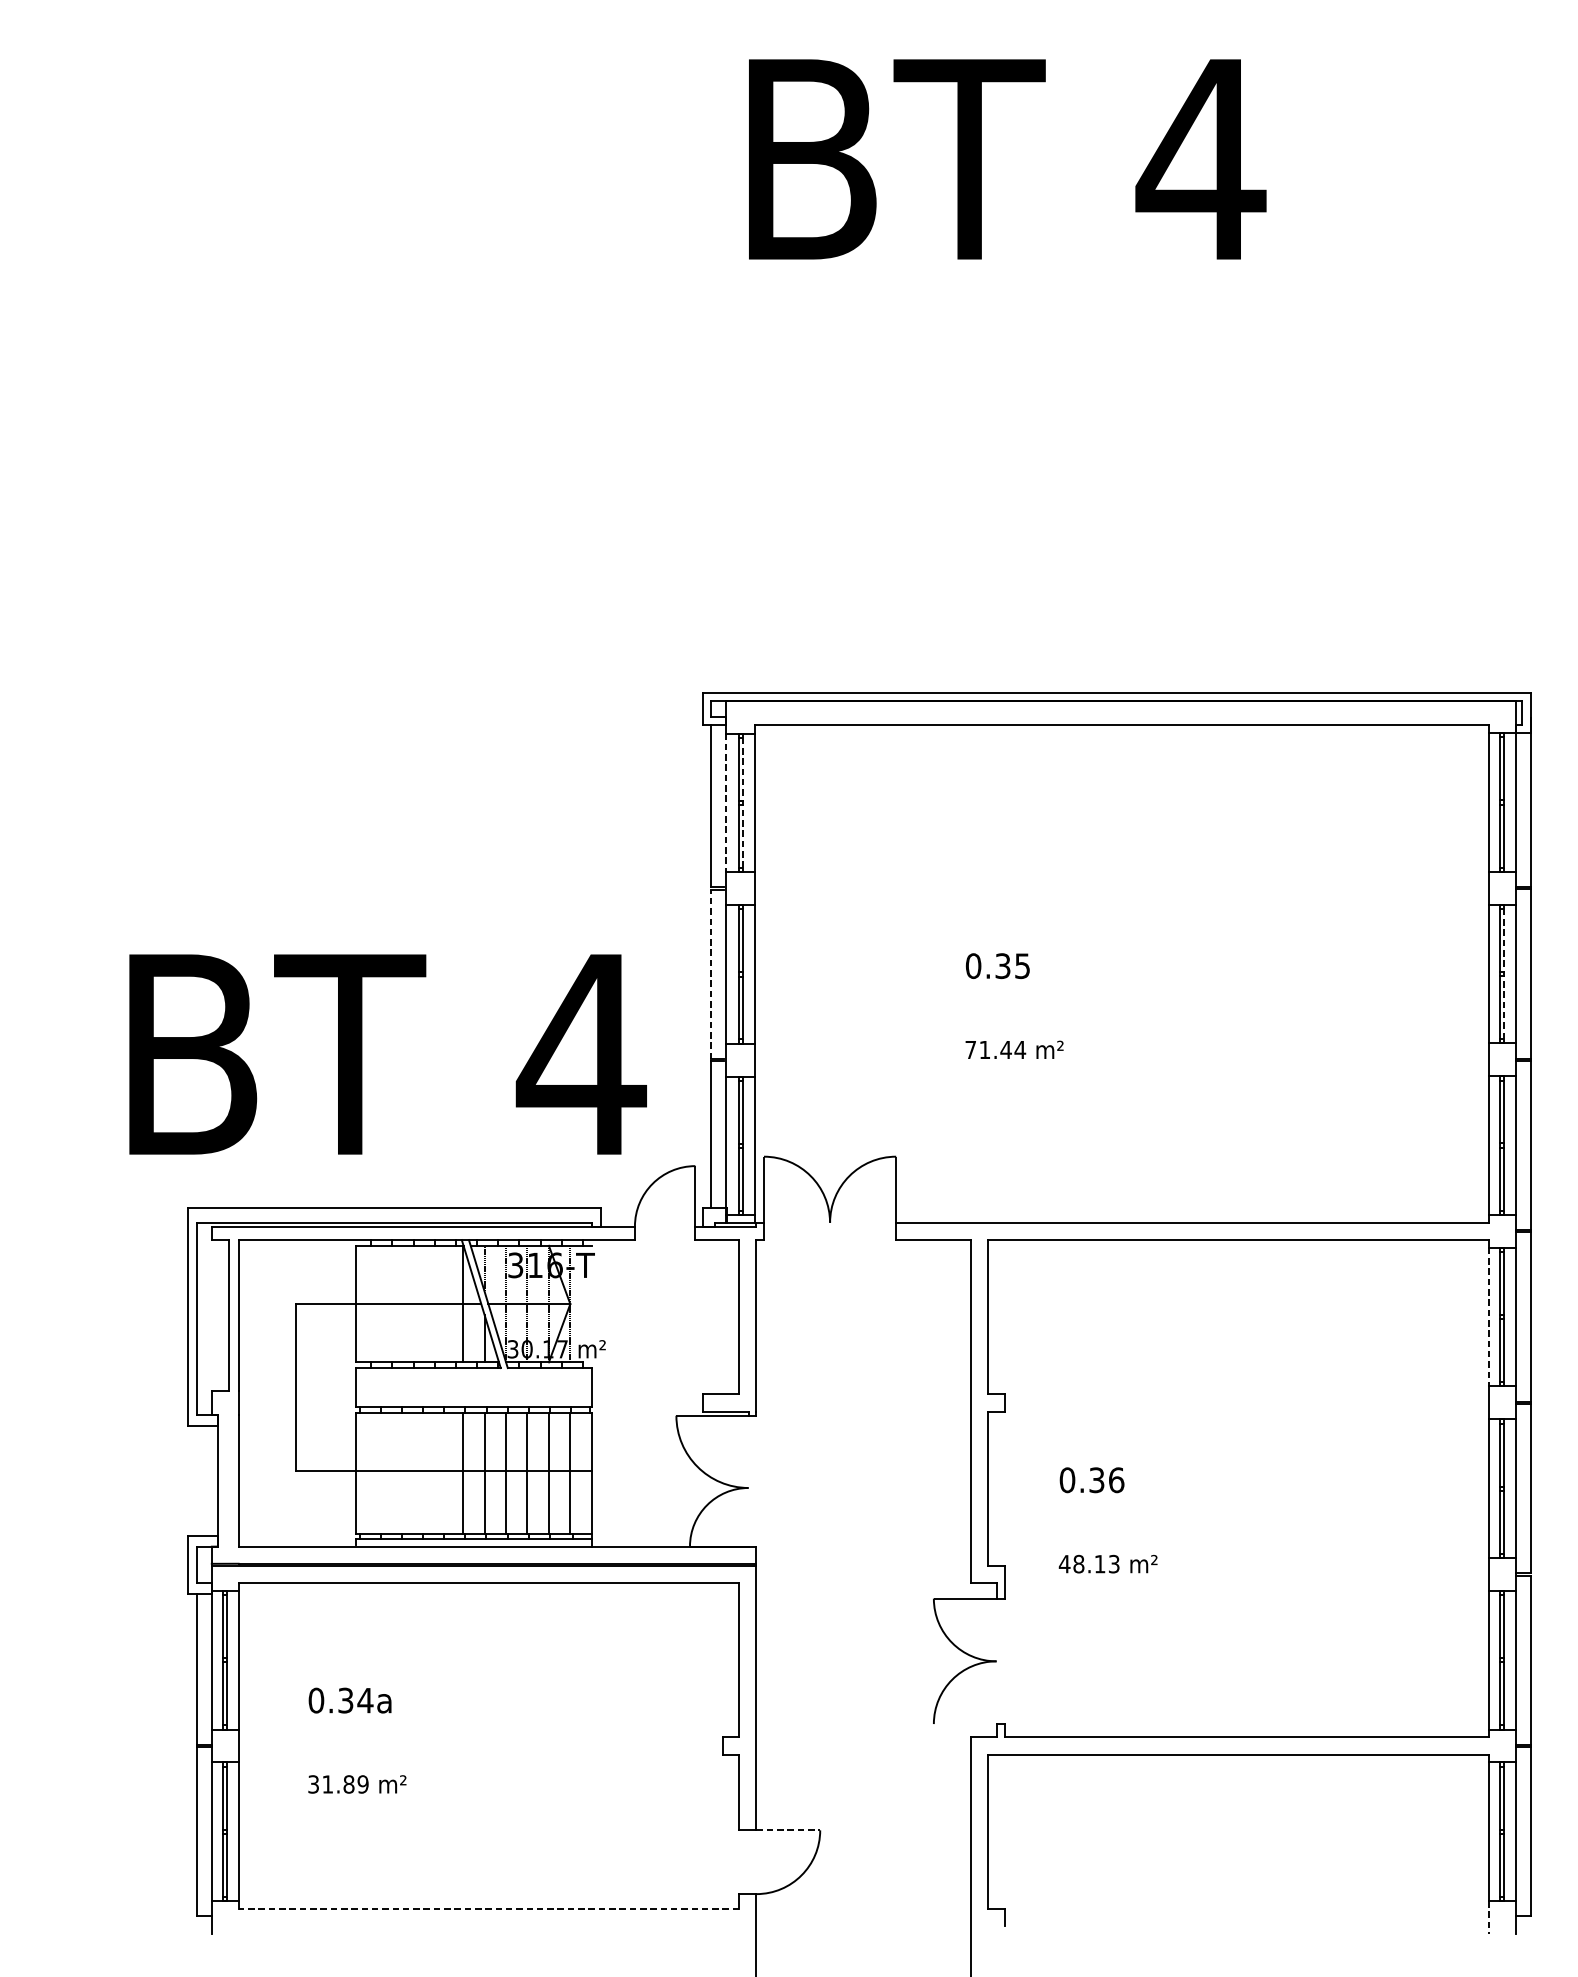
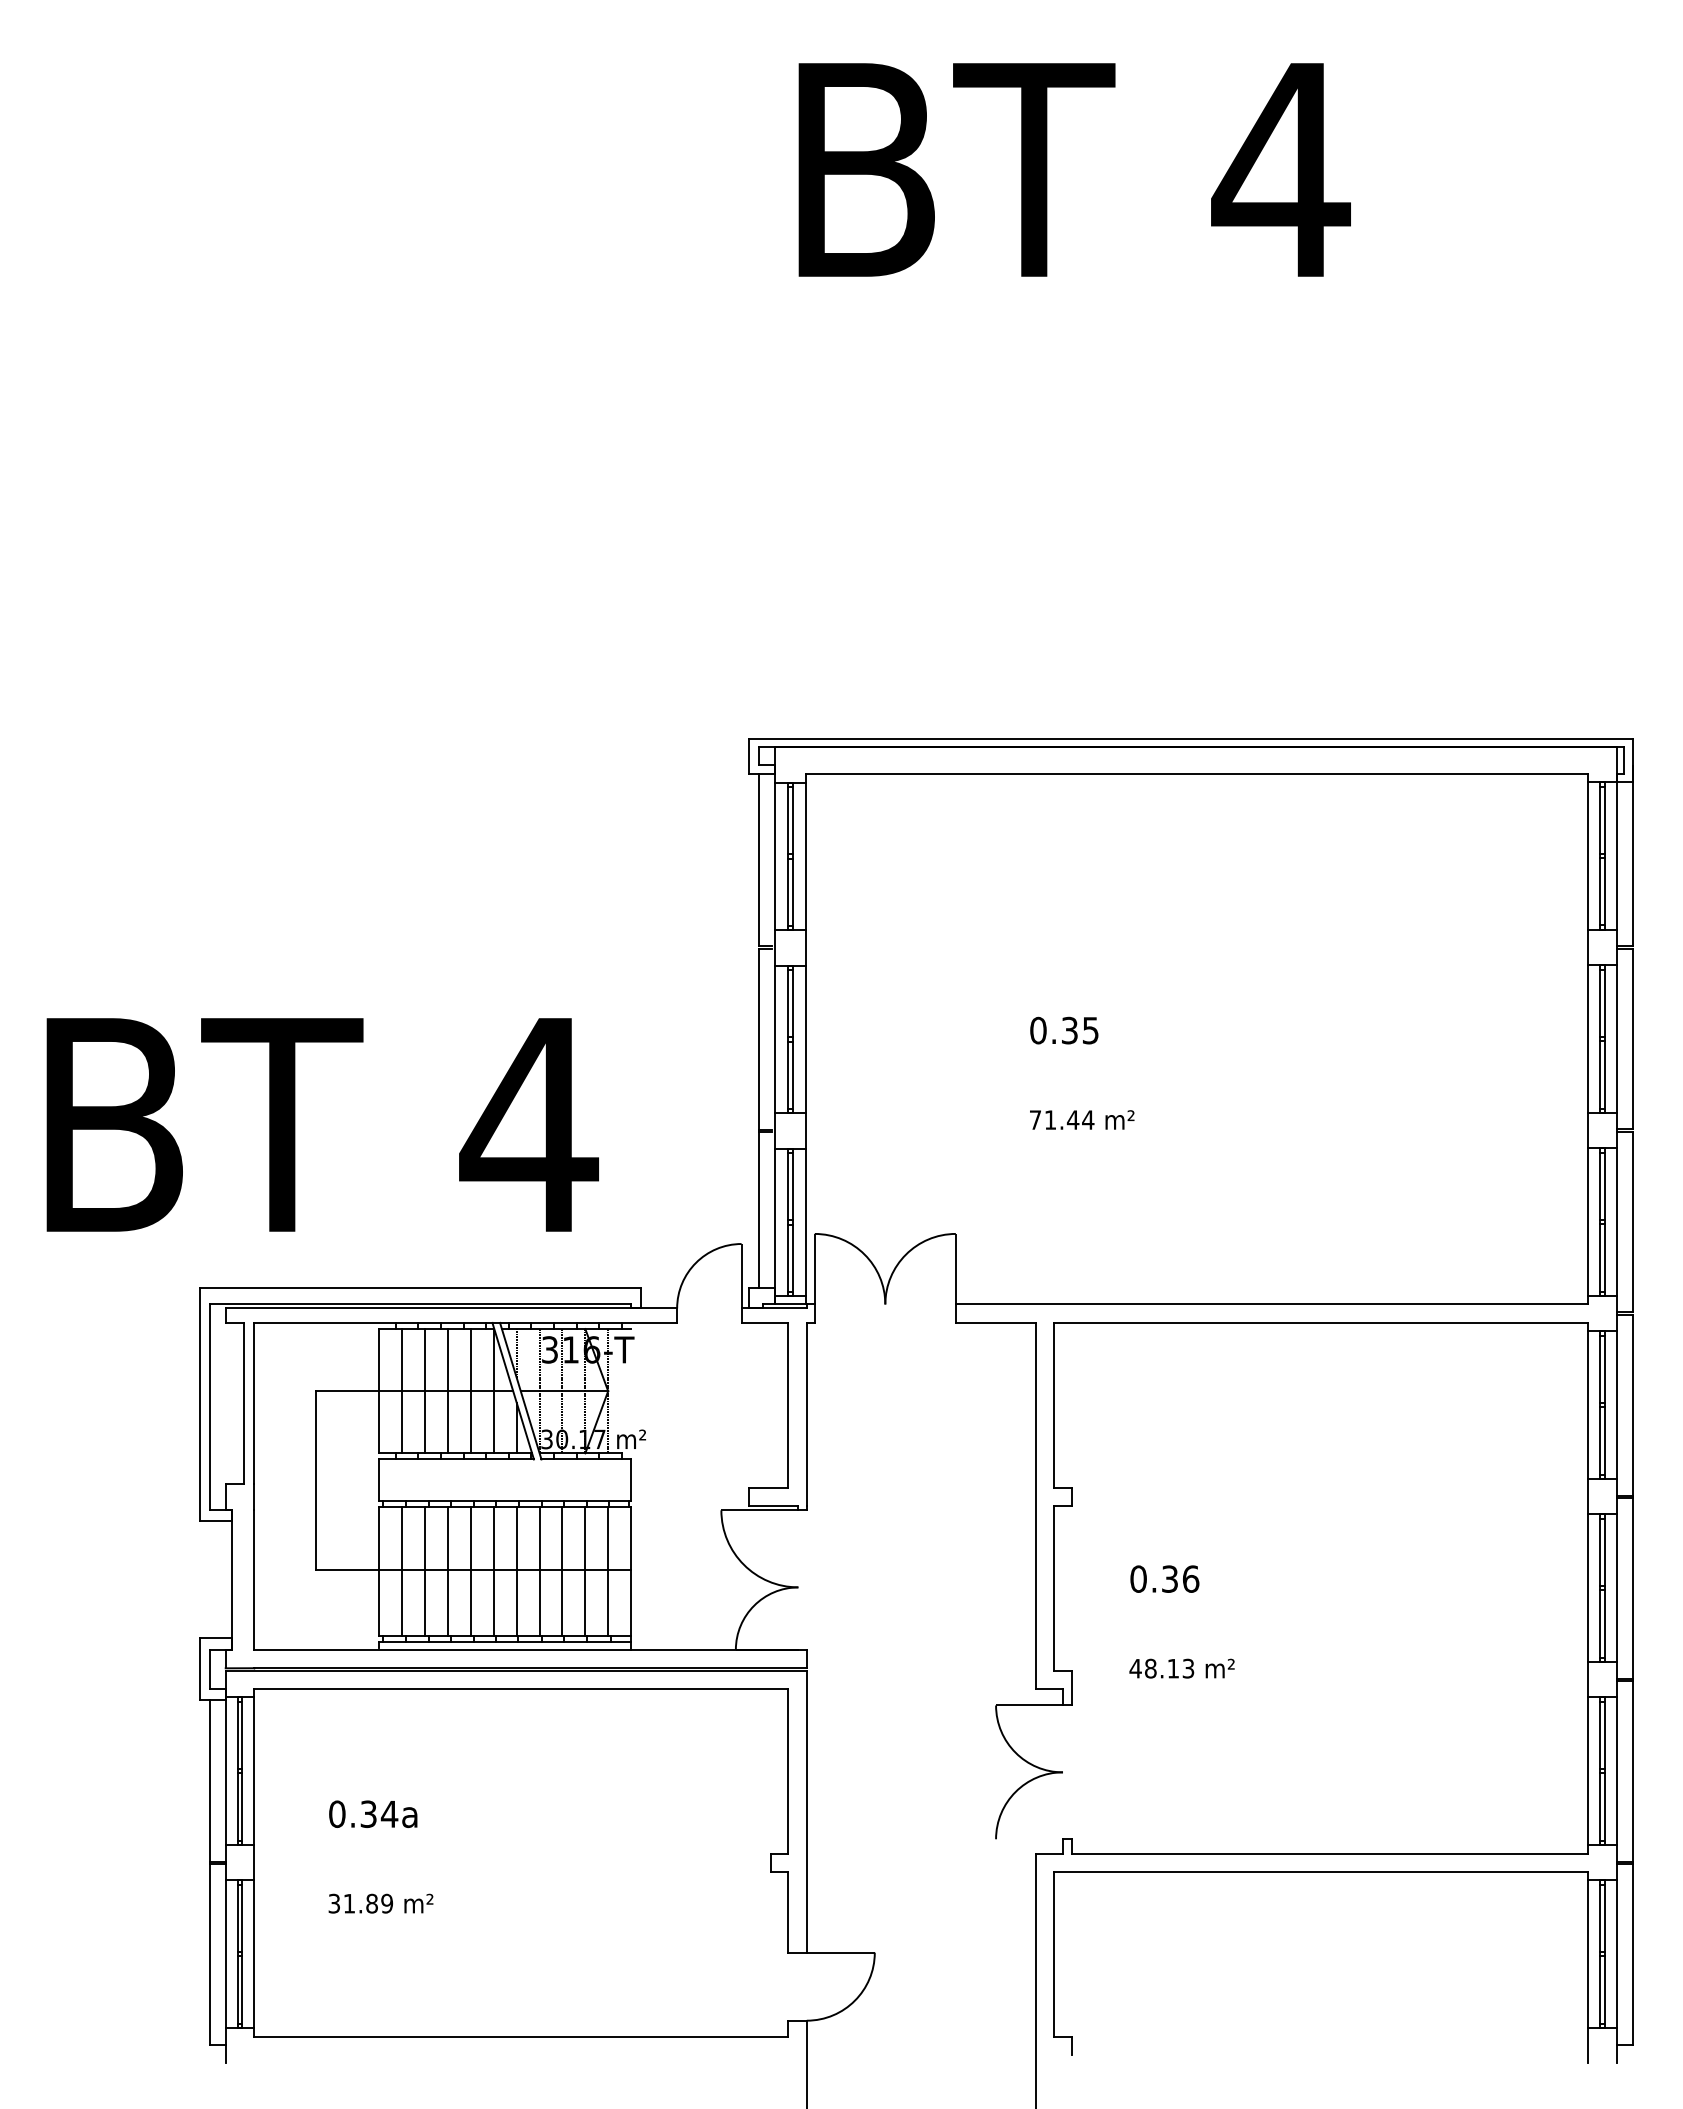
line: (743, 801) -> (792, 855), dashed -> solid
line: (726, 802) -> (774, 856), dashed -> solid
line: (711, 973) -> (758, 1038), dashed -> solid
line: (1504, 973) -> (1604, 1038), dashed -> solid
text: (387, 1054) -> (322, 1124), moved
line: (377, 1304) -> (402, 1391), added
line: (399, 1304) -> (425, 1391), added
line: (420, 1304) -> (448, 1391), added
line: (441, 1304) -> (470, 1391), added
line: (1489, 1317) -> (1588, 1405), dashed -> solid
line: (377, 1473) -> (402, 1571), added
line: (399, 1473) -> (425, 1571), added
line: (420, 1473) -> (448, 1571), added
line: (441, 1473) -> (470, 1571), added
line: (789, 1830) -> (841, 1952), dashed -> solid
line: (488, 1908) -> (520, 2036), dashed -> solid
line: (1489, 1917) -> (1588, 2045), dashed -> solid

